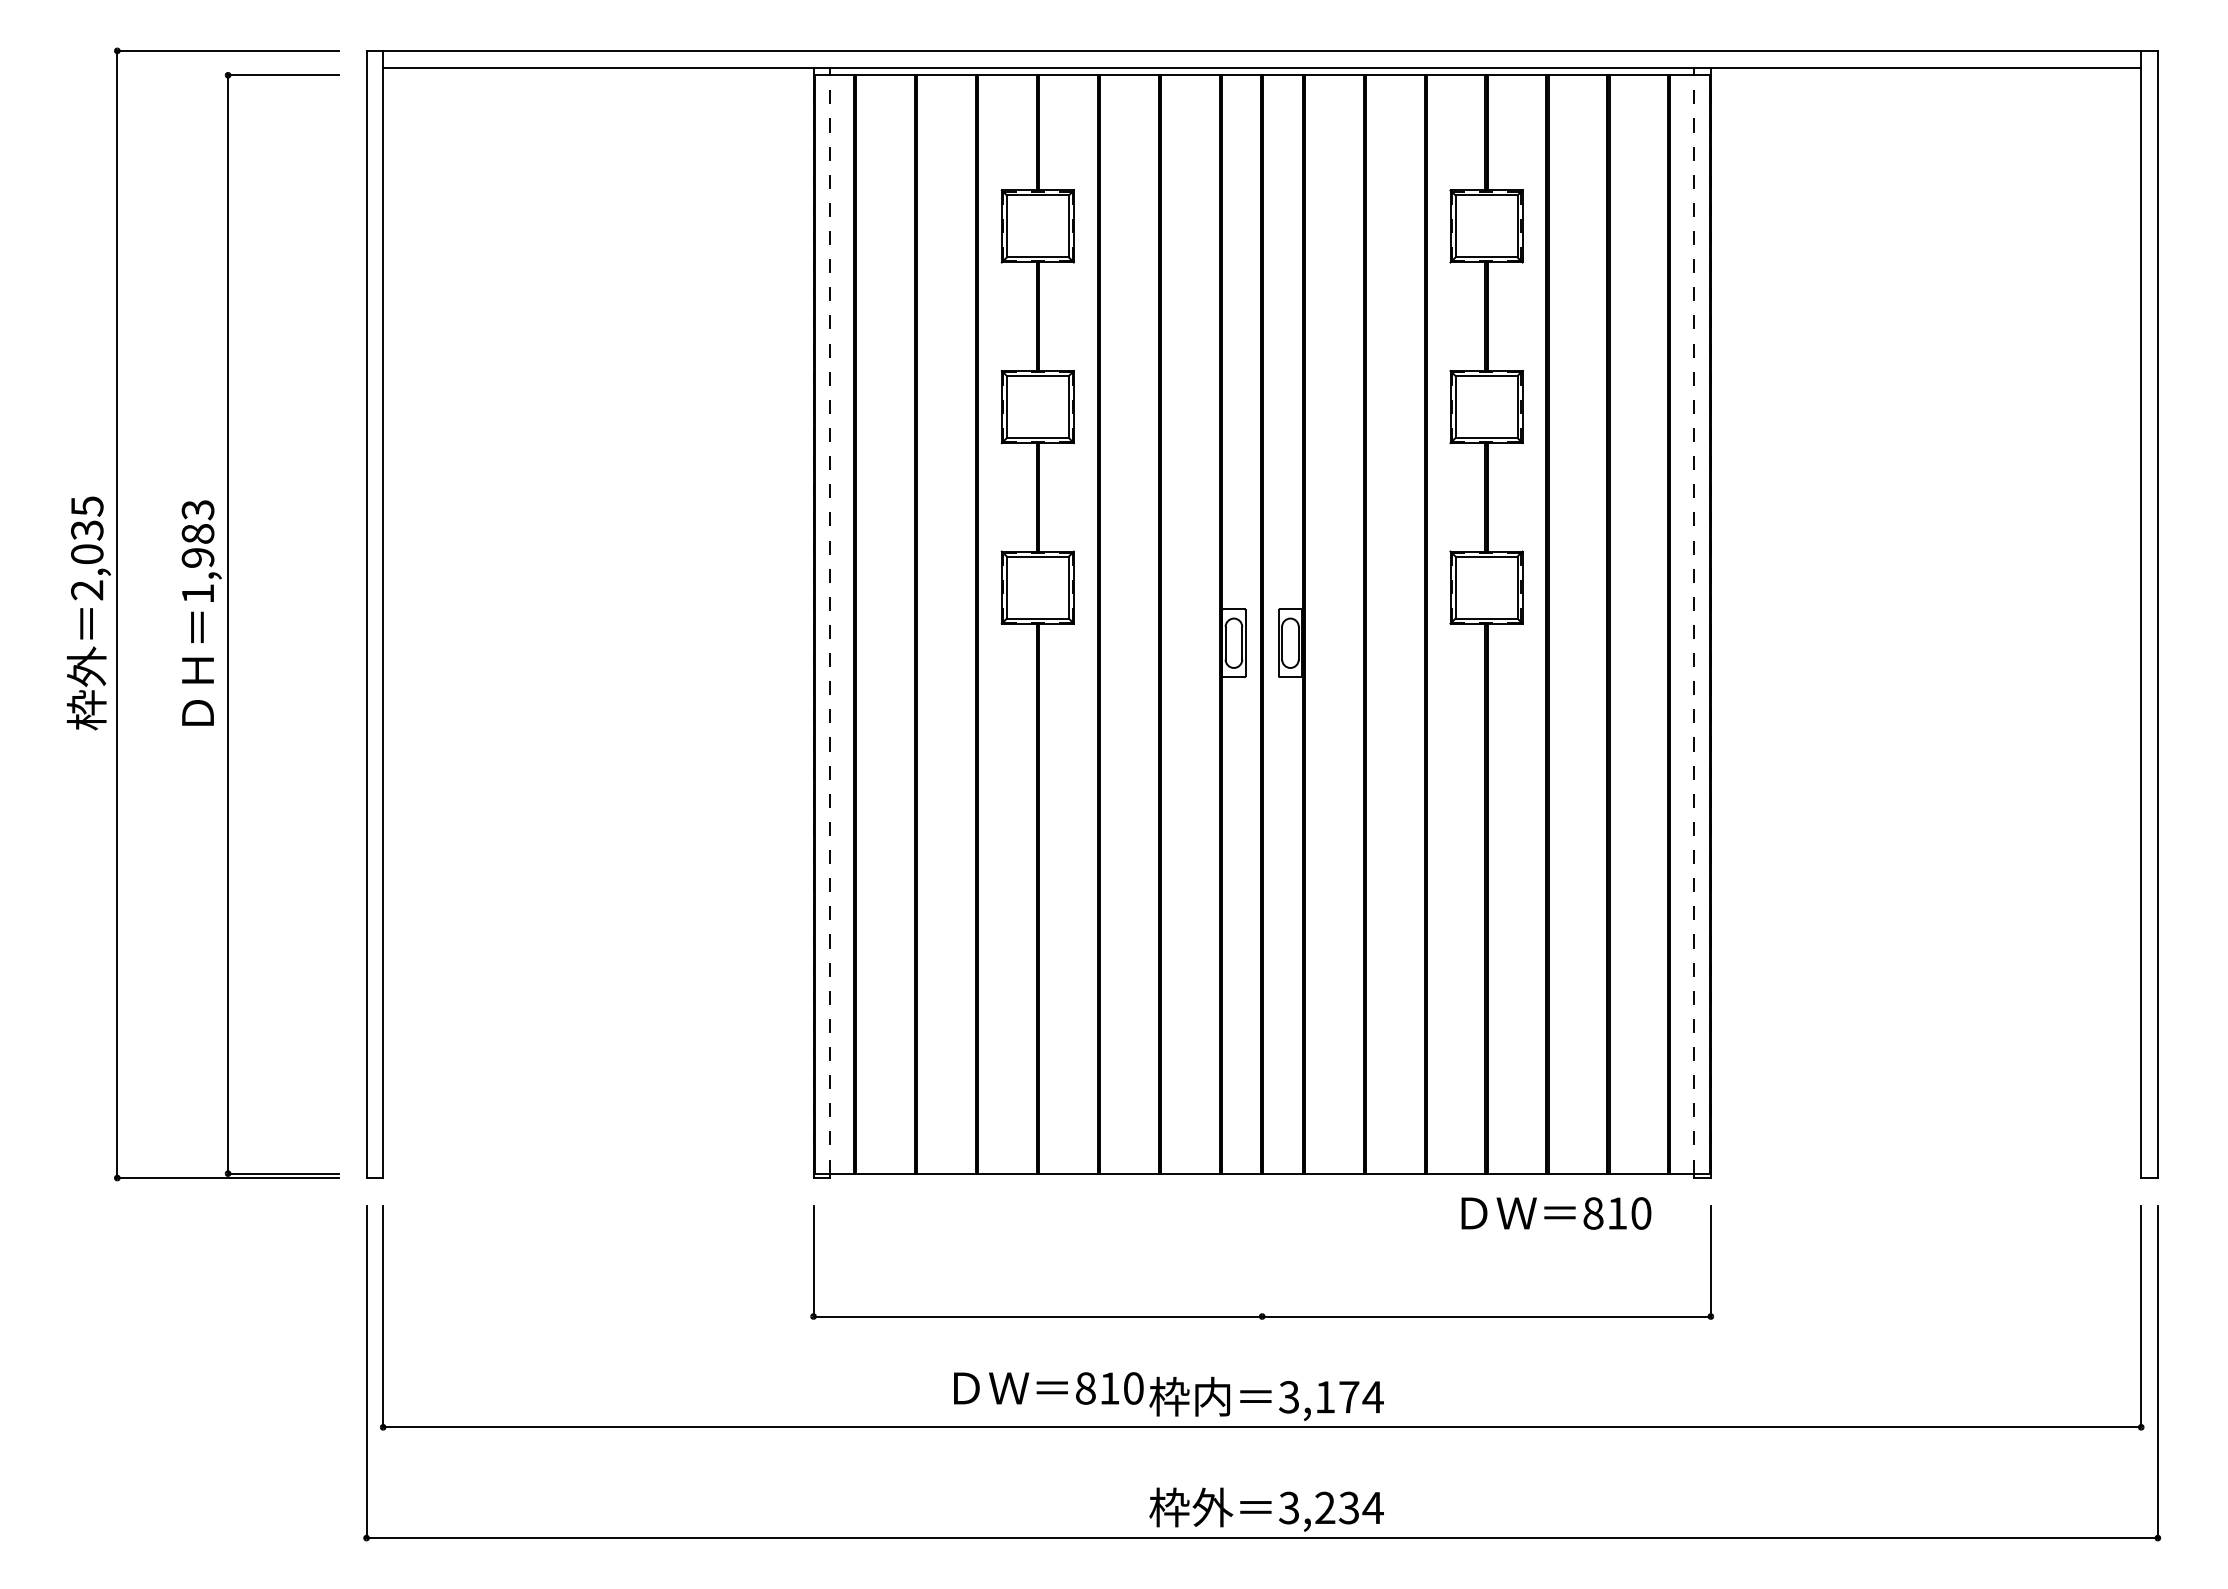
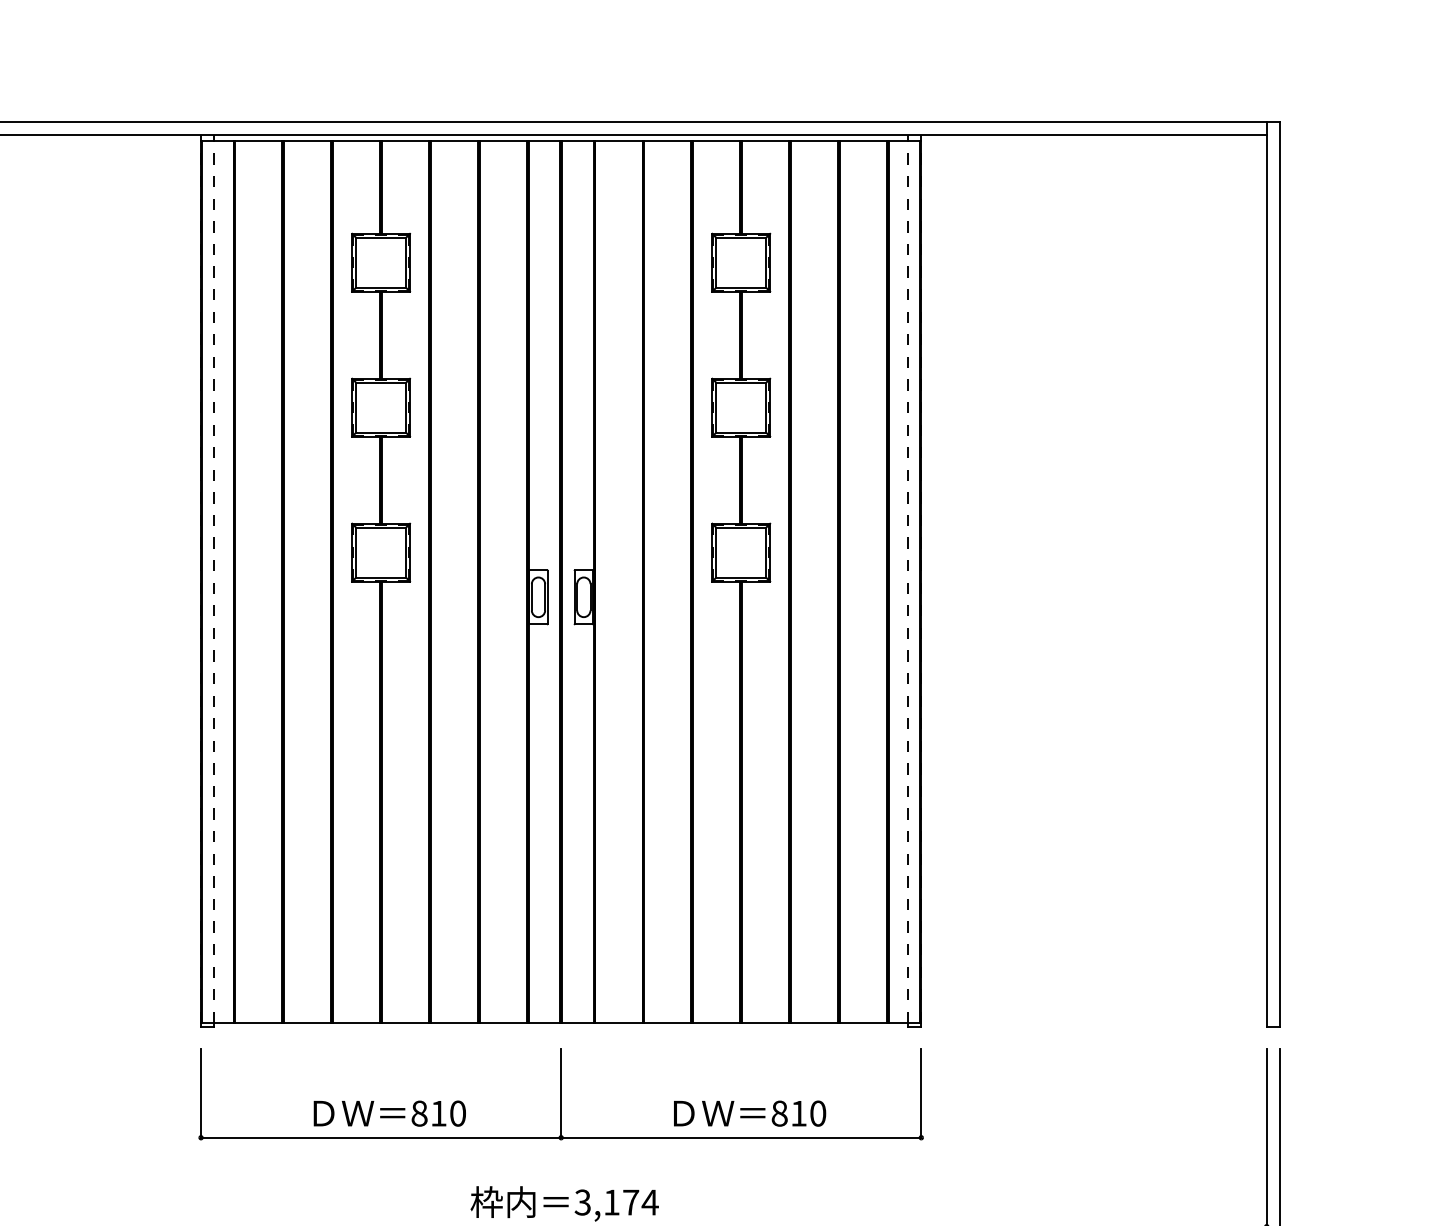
text: (1556, 1213) -> (750, 1113), moved
line: (1262, 1260) -> (561, 1092), added
text: (1048, 1388) -> (389, 1113), moved

